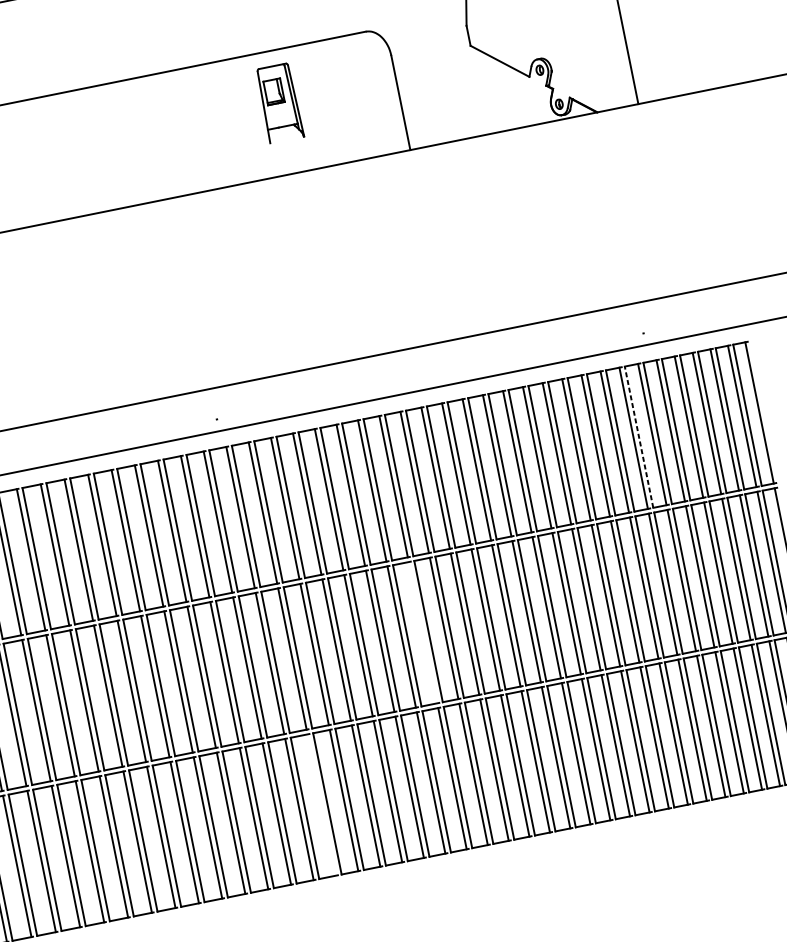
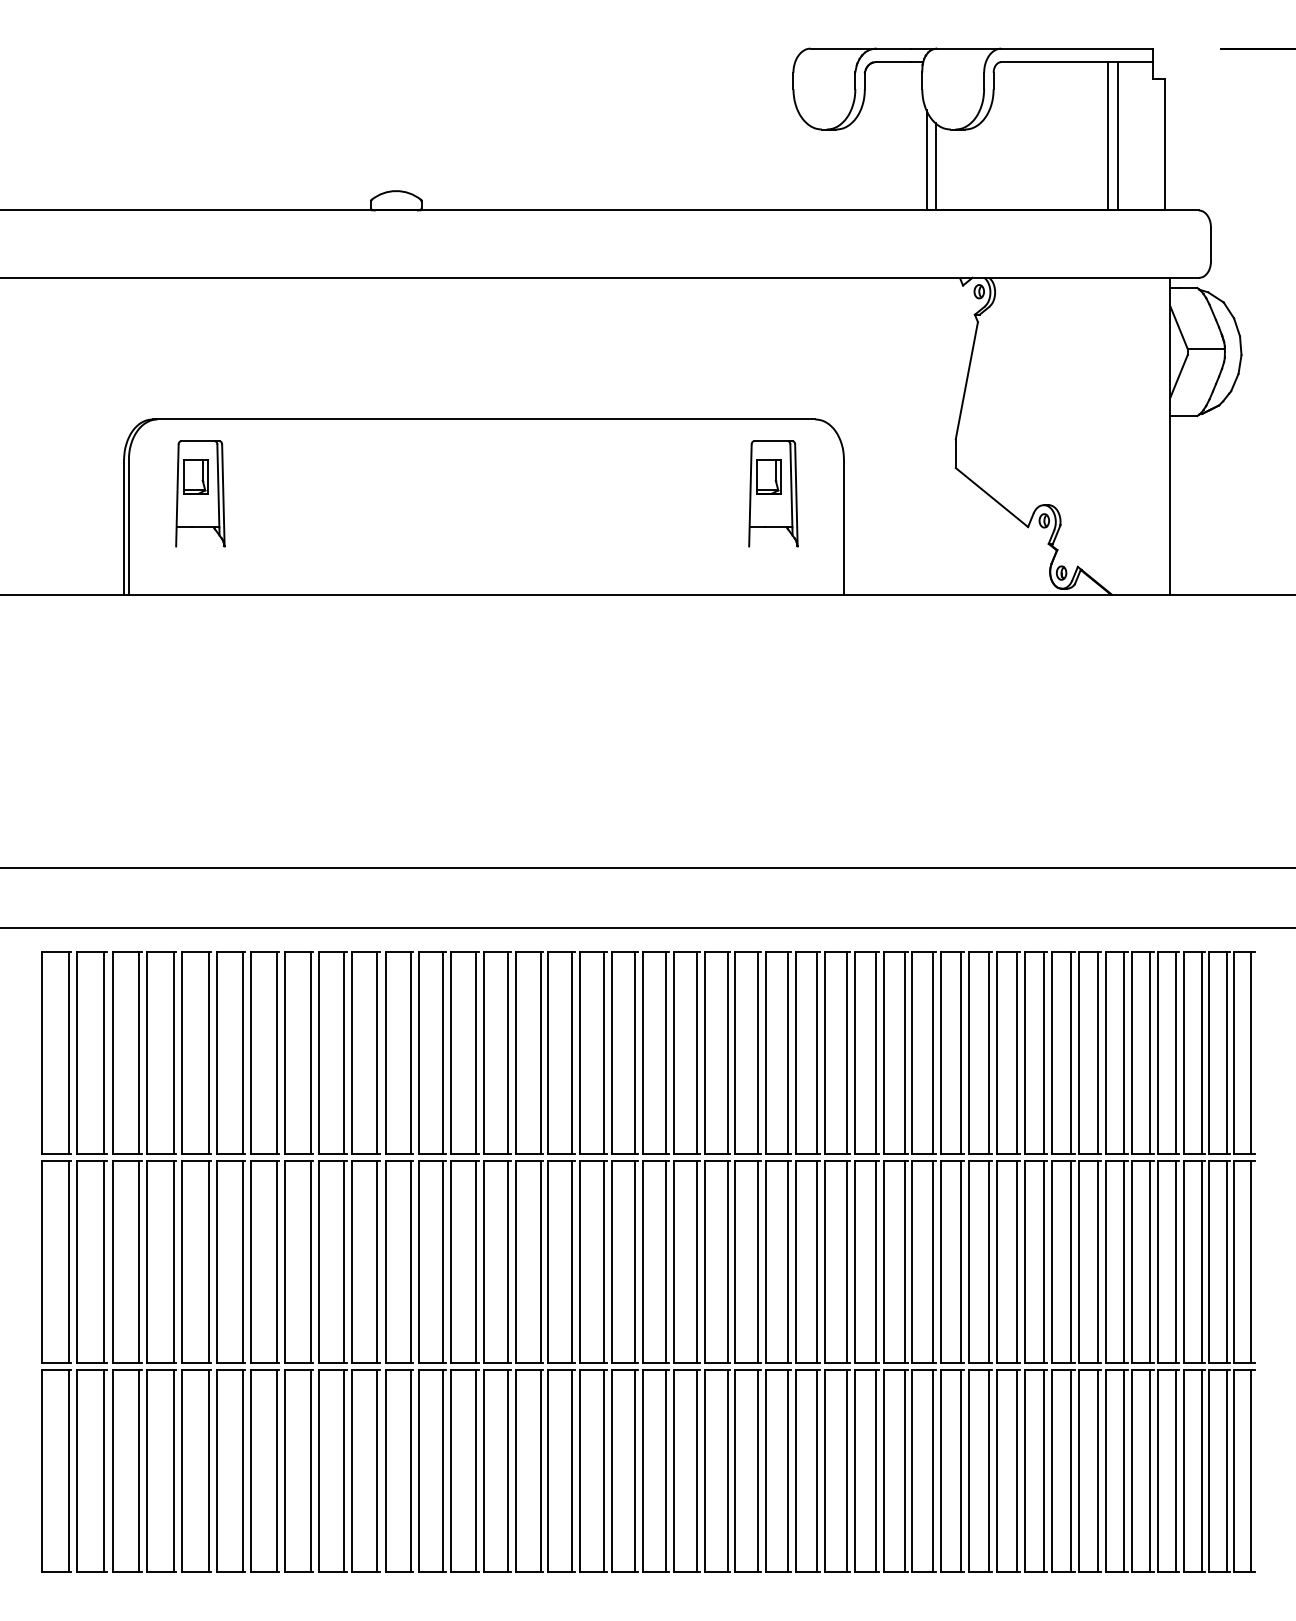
part: (279, 102) -> (773, 493), moved
line: (638, 436) -> (1078, 1052), dashed -> solid
line: (423, 632) -> (727, 1262), added
line: (321, 805) -> (540, 1471), added

